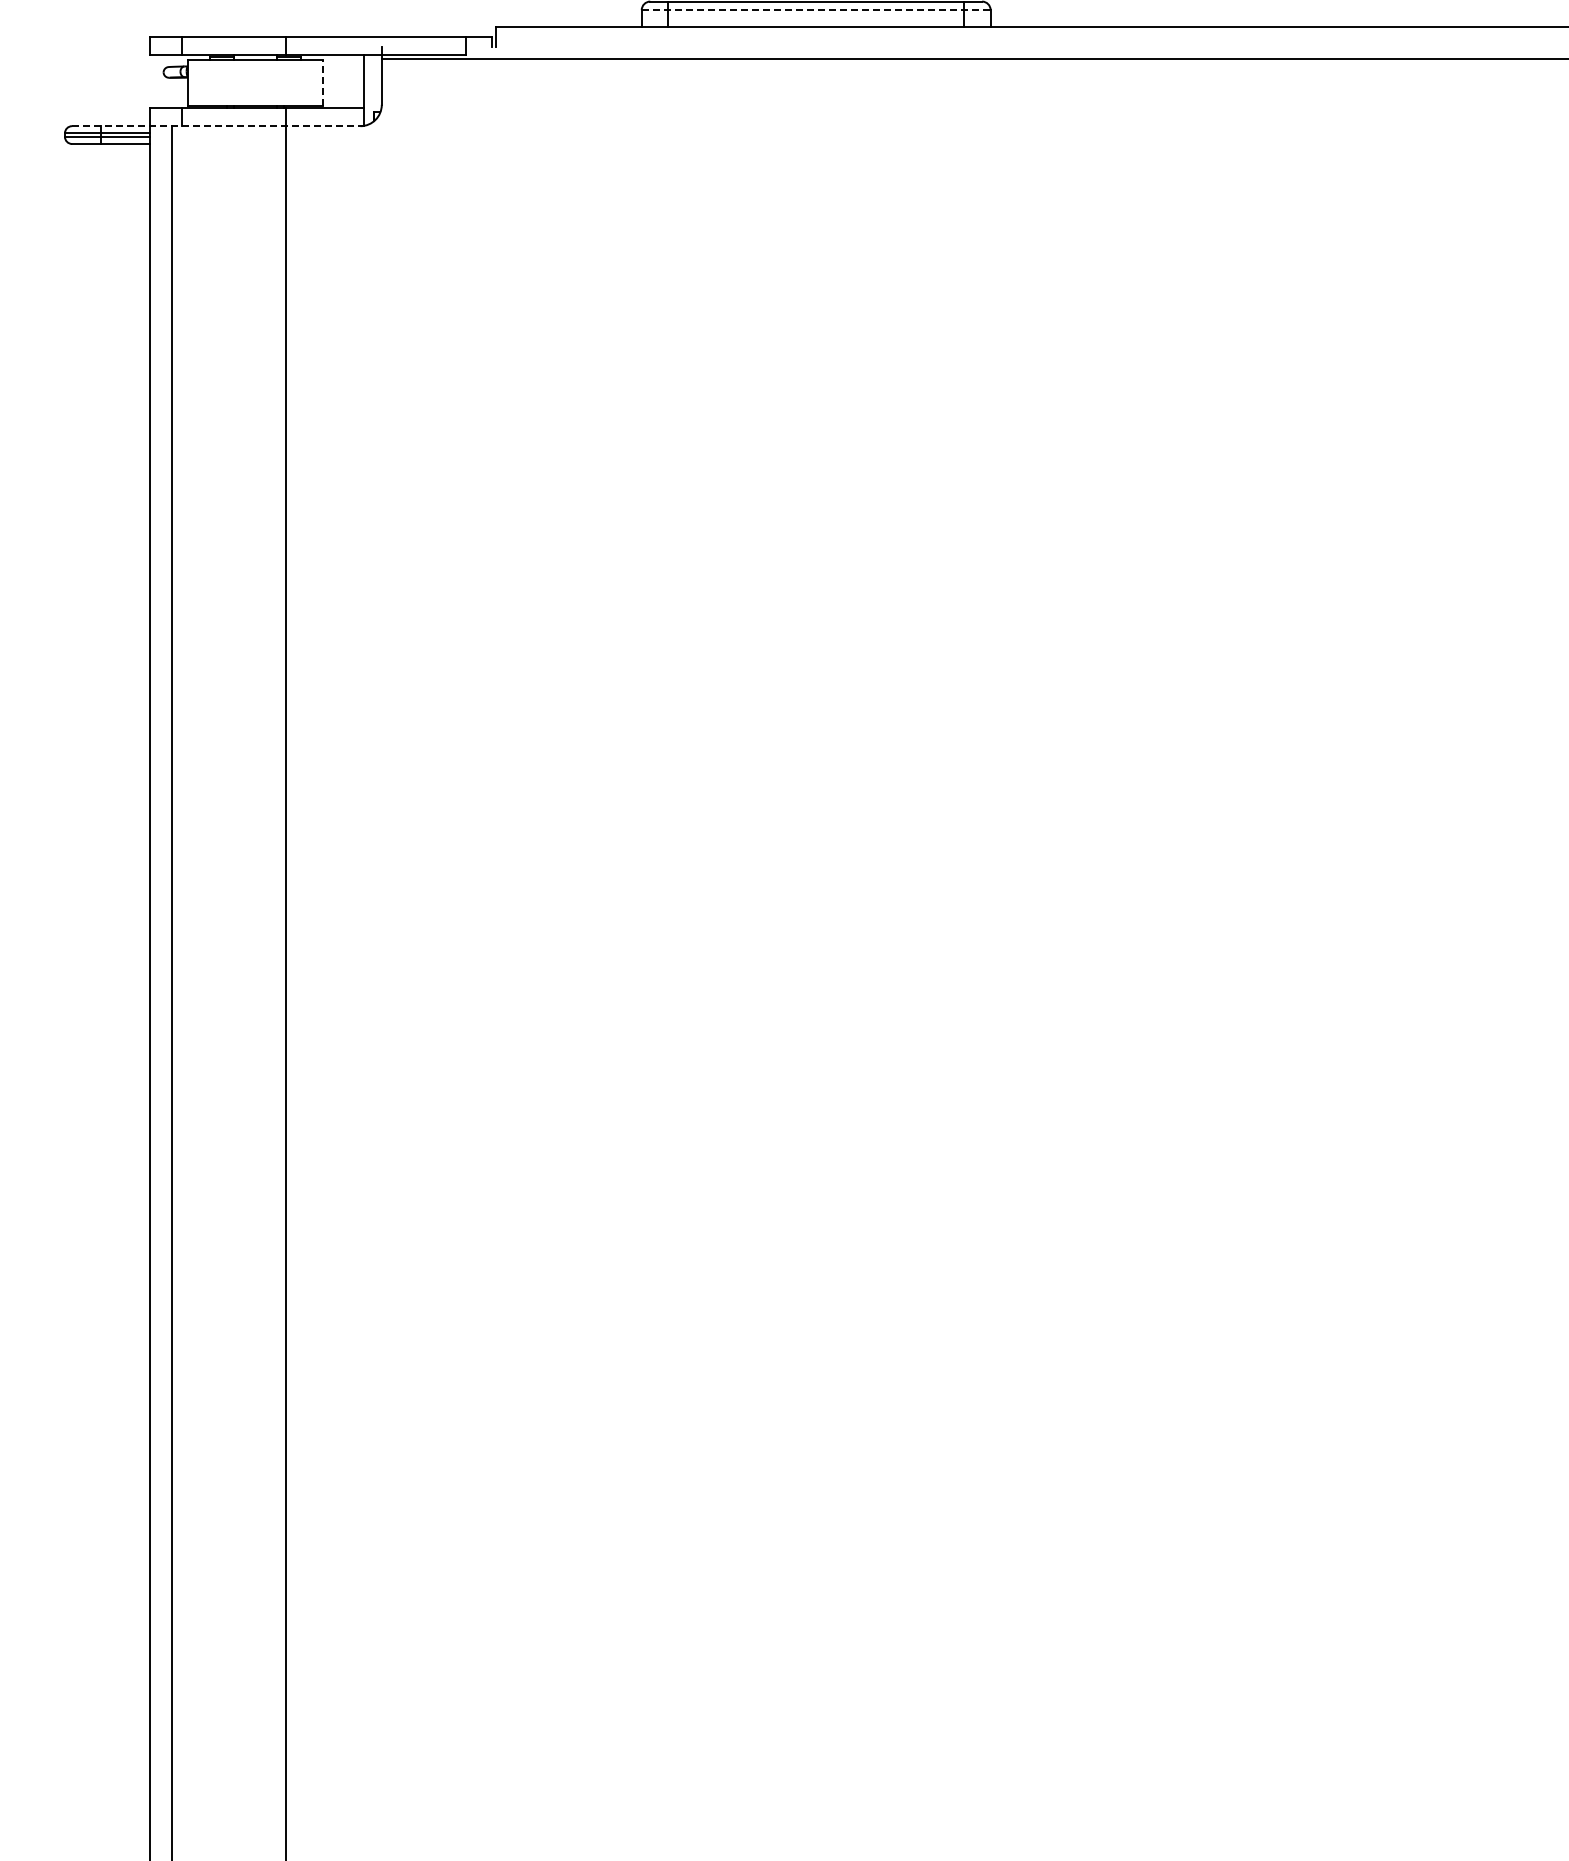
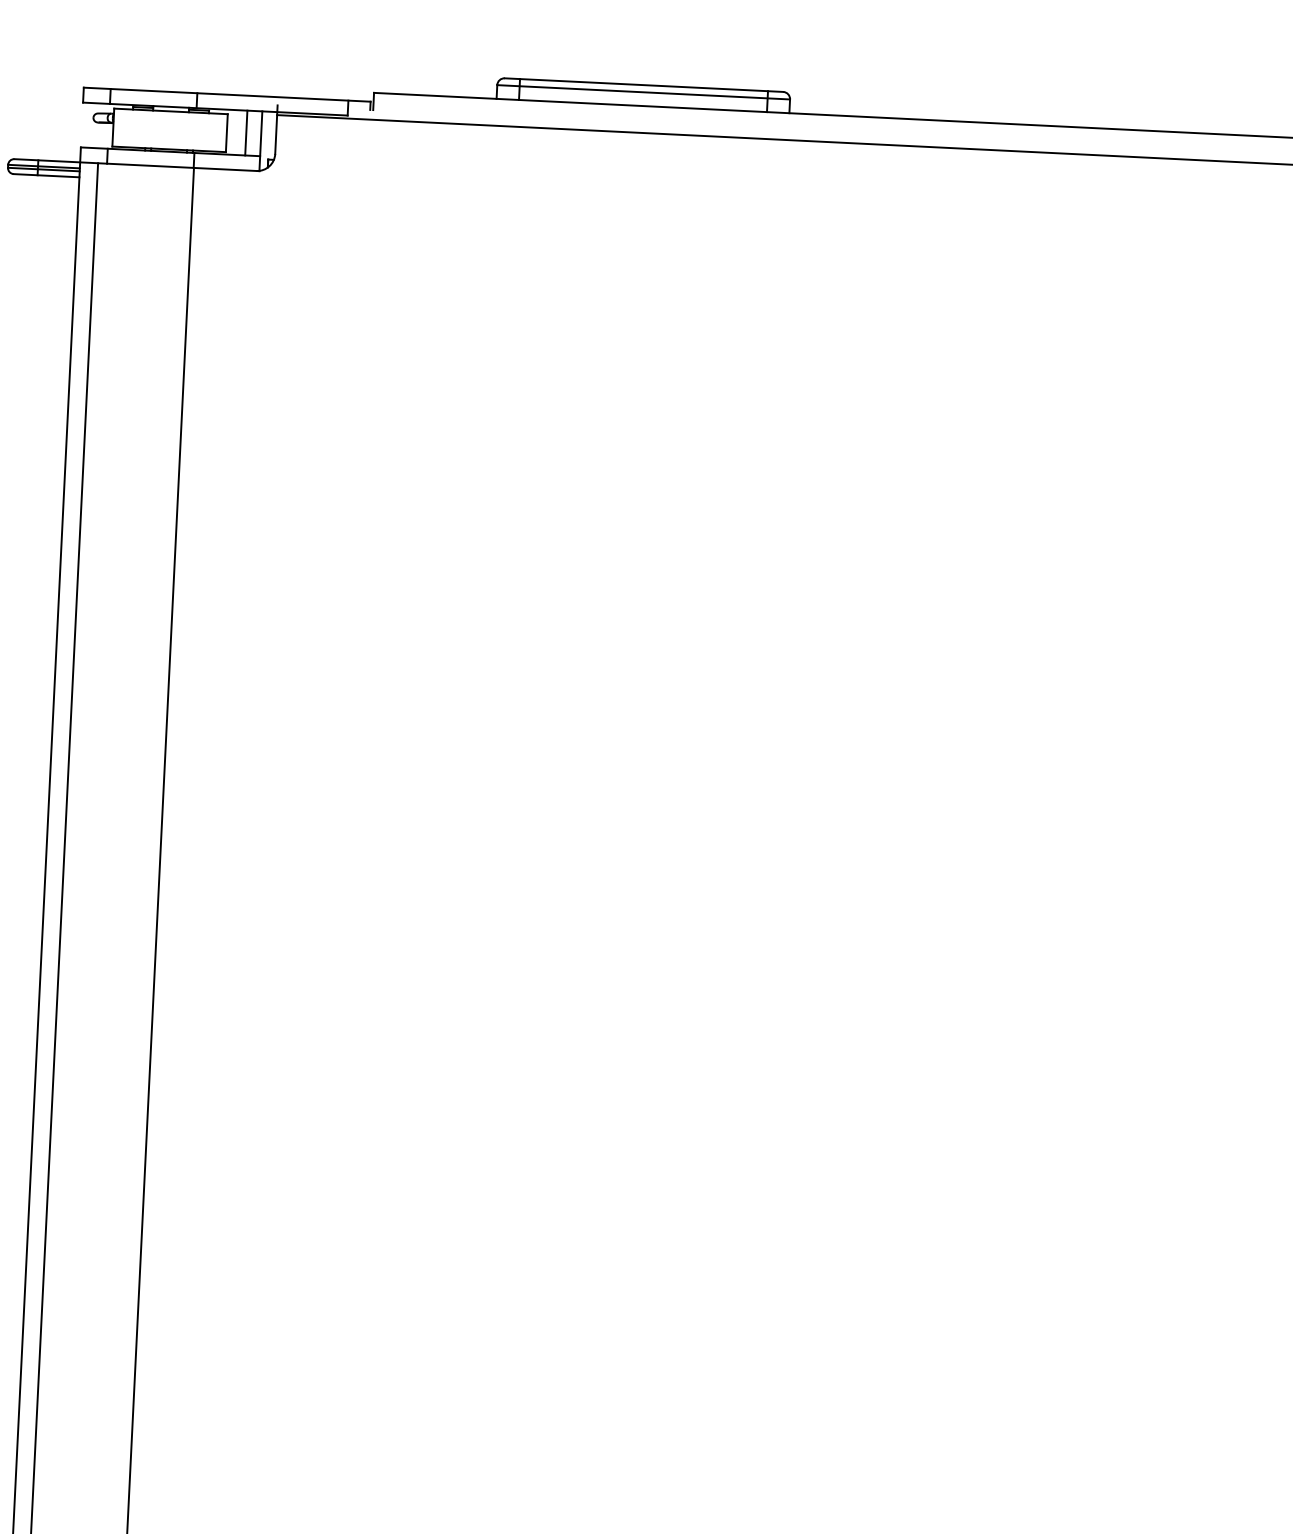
line: (816, 10) -> (643, 92), dashed -> solid
line: (346, 81) -> (246, 132), added
line: (323, 82) -> (227, 132), dashed -> solid
line: (218, 126) -> (137, 165), dashed -> solid

